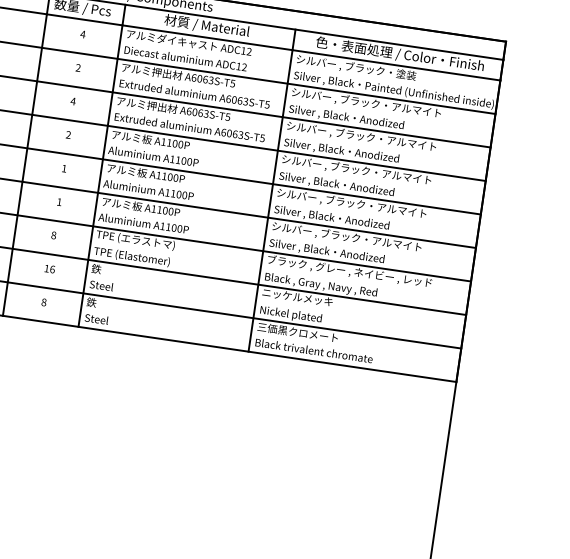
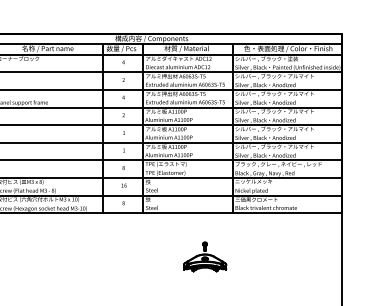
part: (185, 426) -> (205, 256), added

